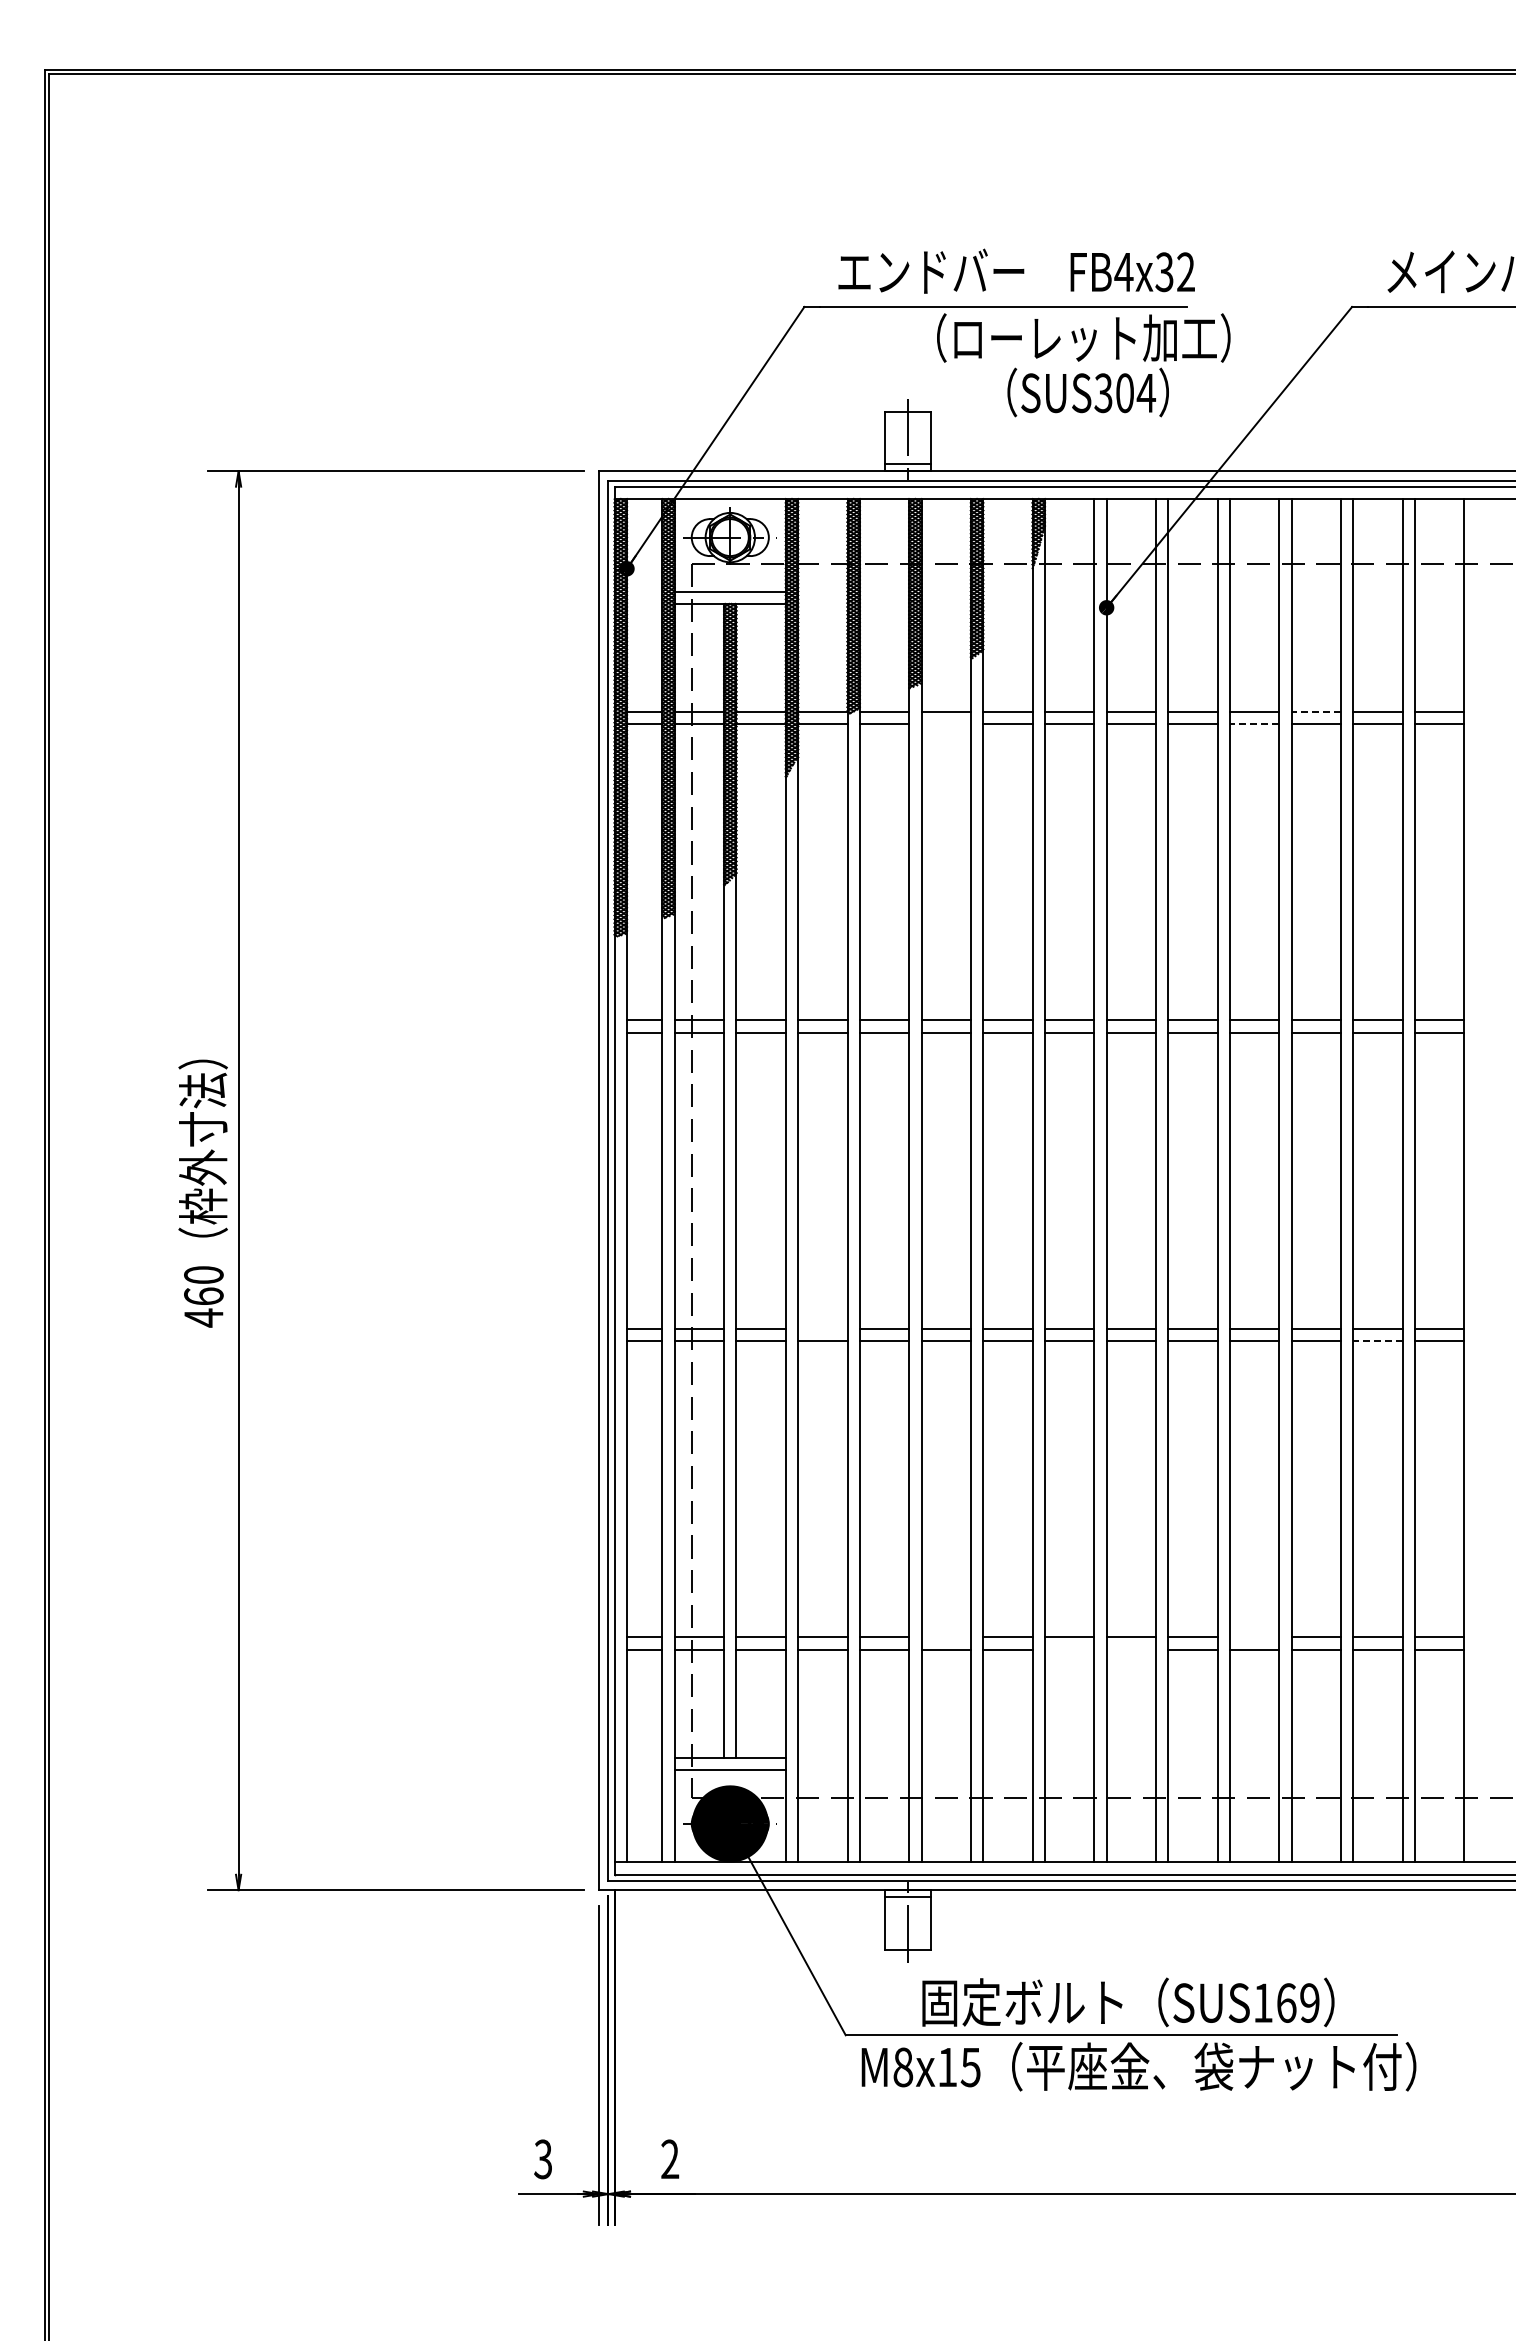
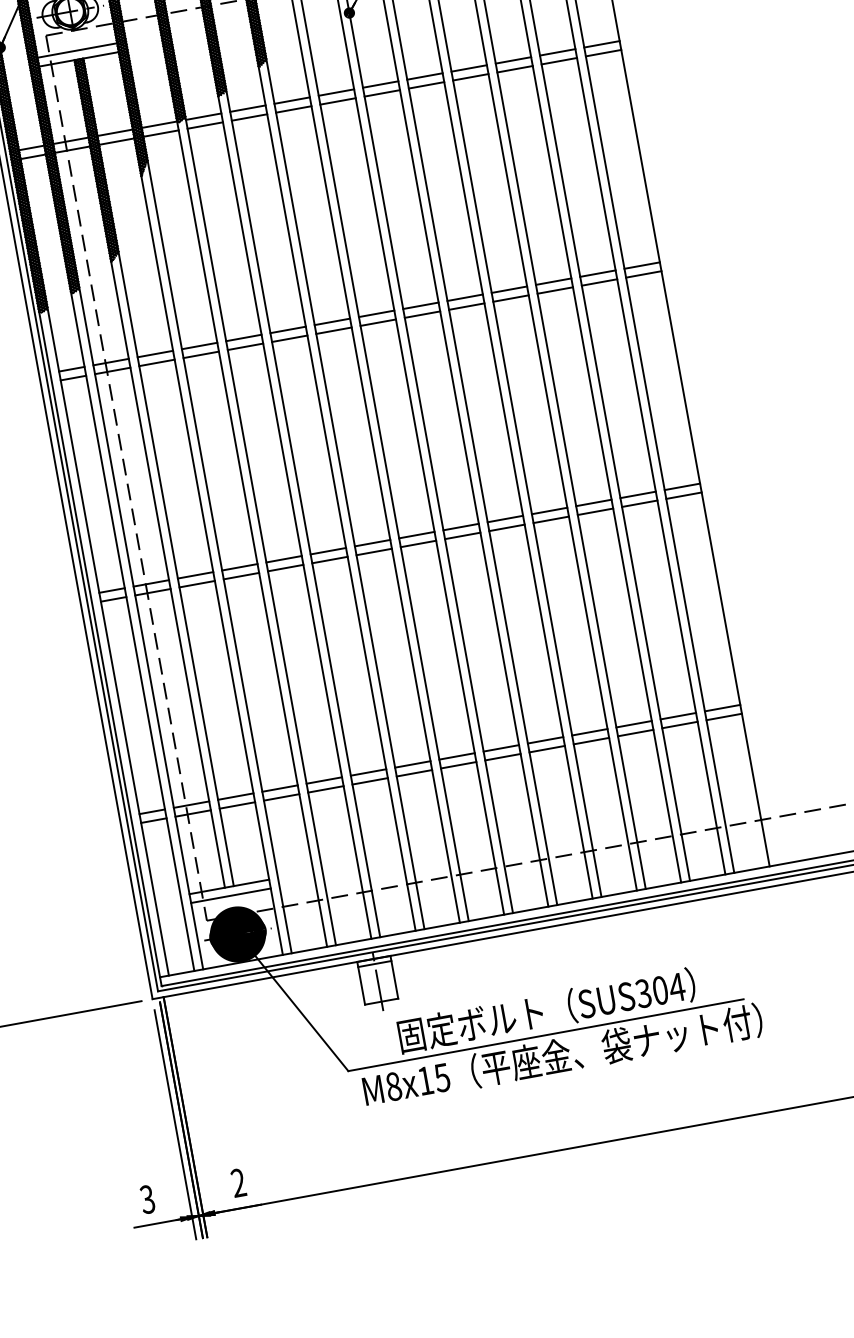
line: (1316, 711) -> (513, 60), dashed -> solid
line: (945, 724) -> (249, 117), added
line: (1254, 724) -> (470, 77), dashed -> solid
line: (822, 1328) -> (239, 567), added
line: (1378, 1341) -> (640, 503), dashed -> solid
line: (945, 1637) -> (368, 772), added
line: (1254, 1637) -> (589, 732), added
line: (1069, 1649) -> (458, 765), added
line: (1130, 1649) -> (502, 757), added
text: (1286, 2002) -> (660, 990), SUS169 -> SUS304

